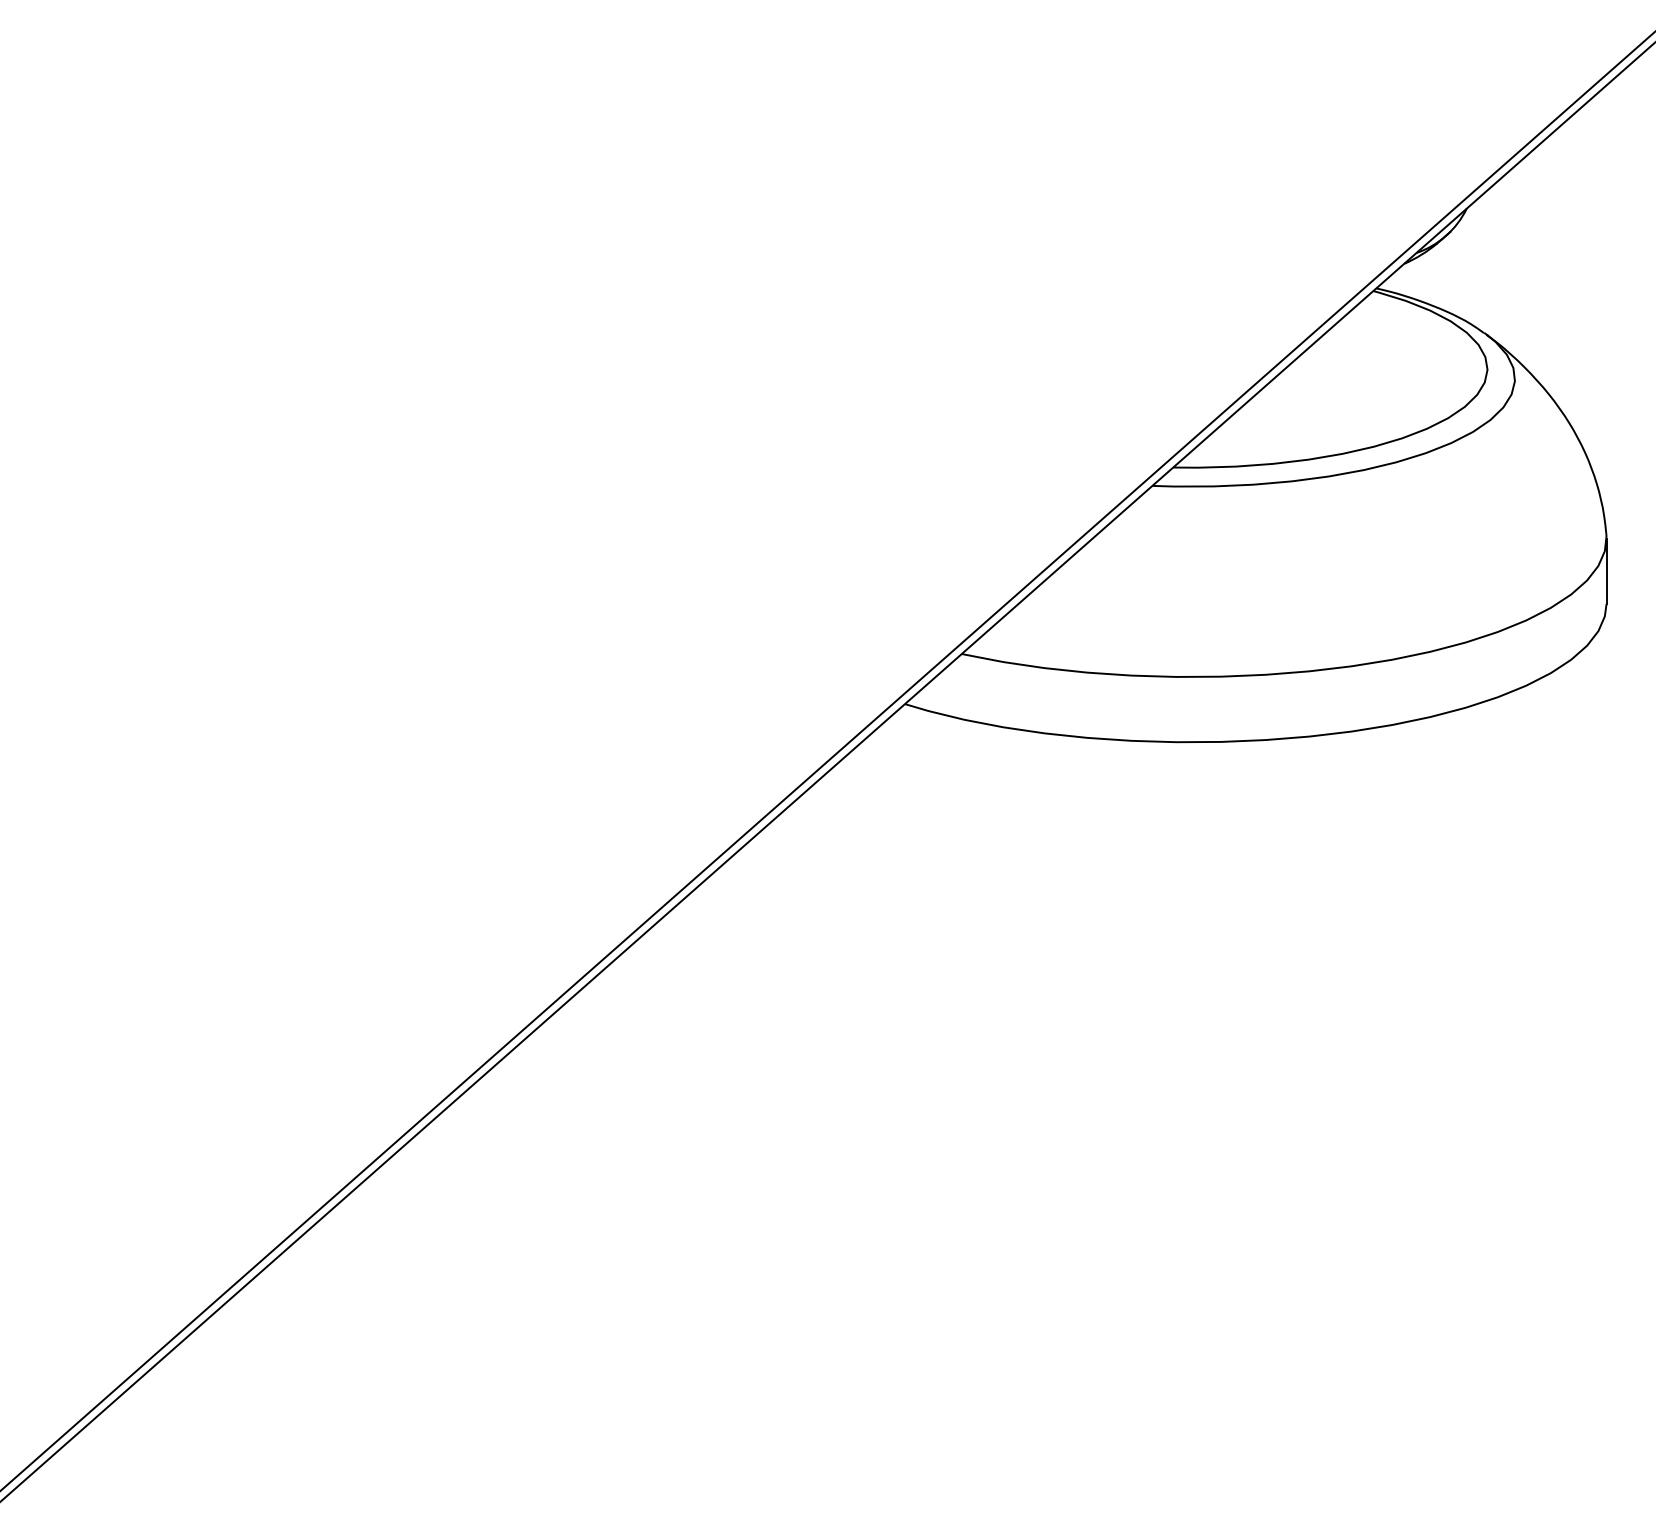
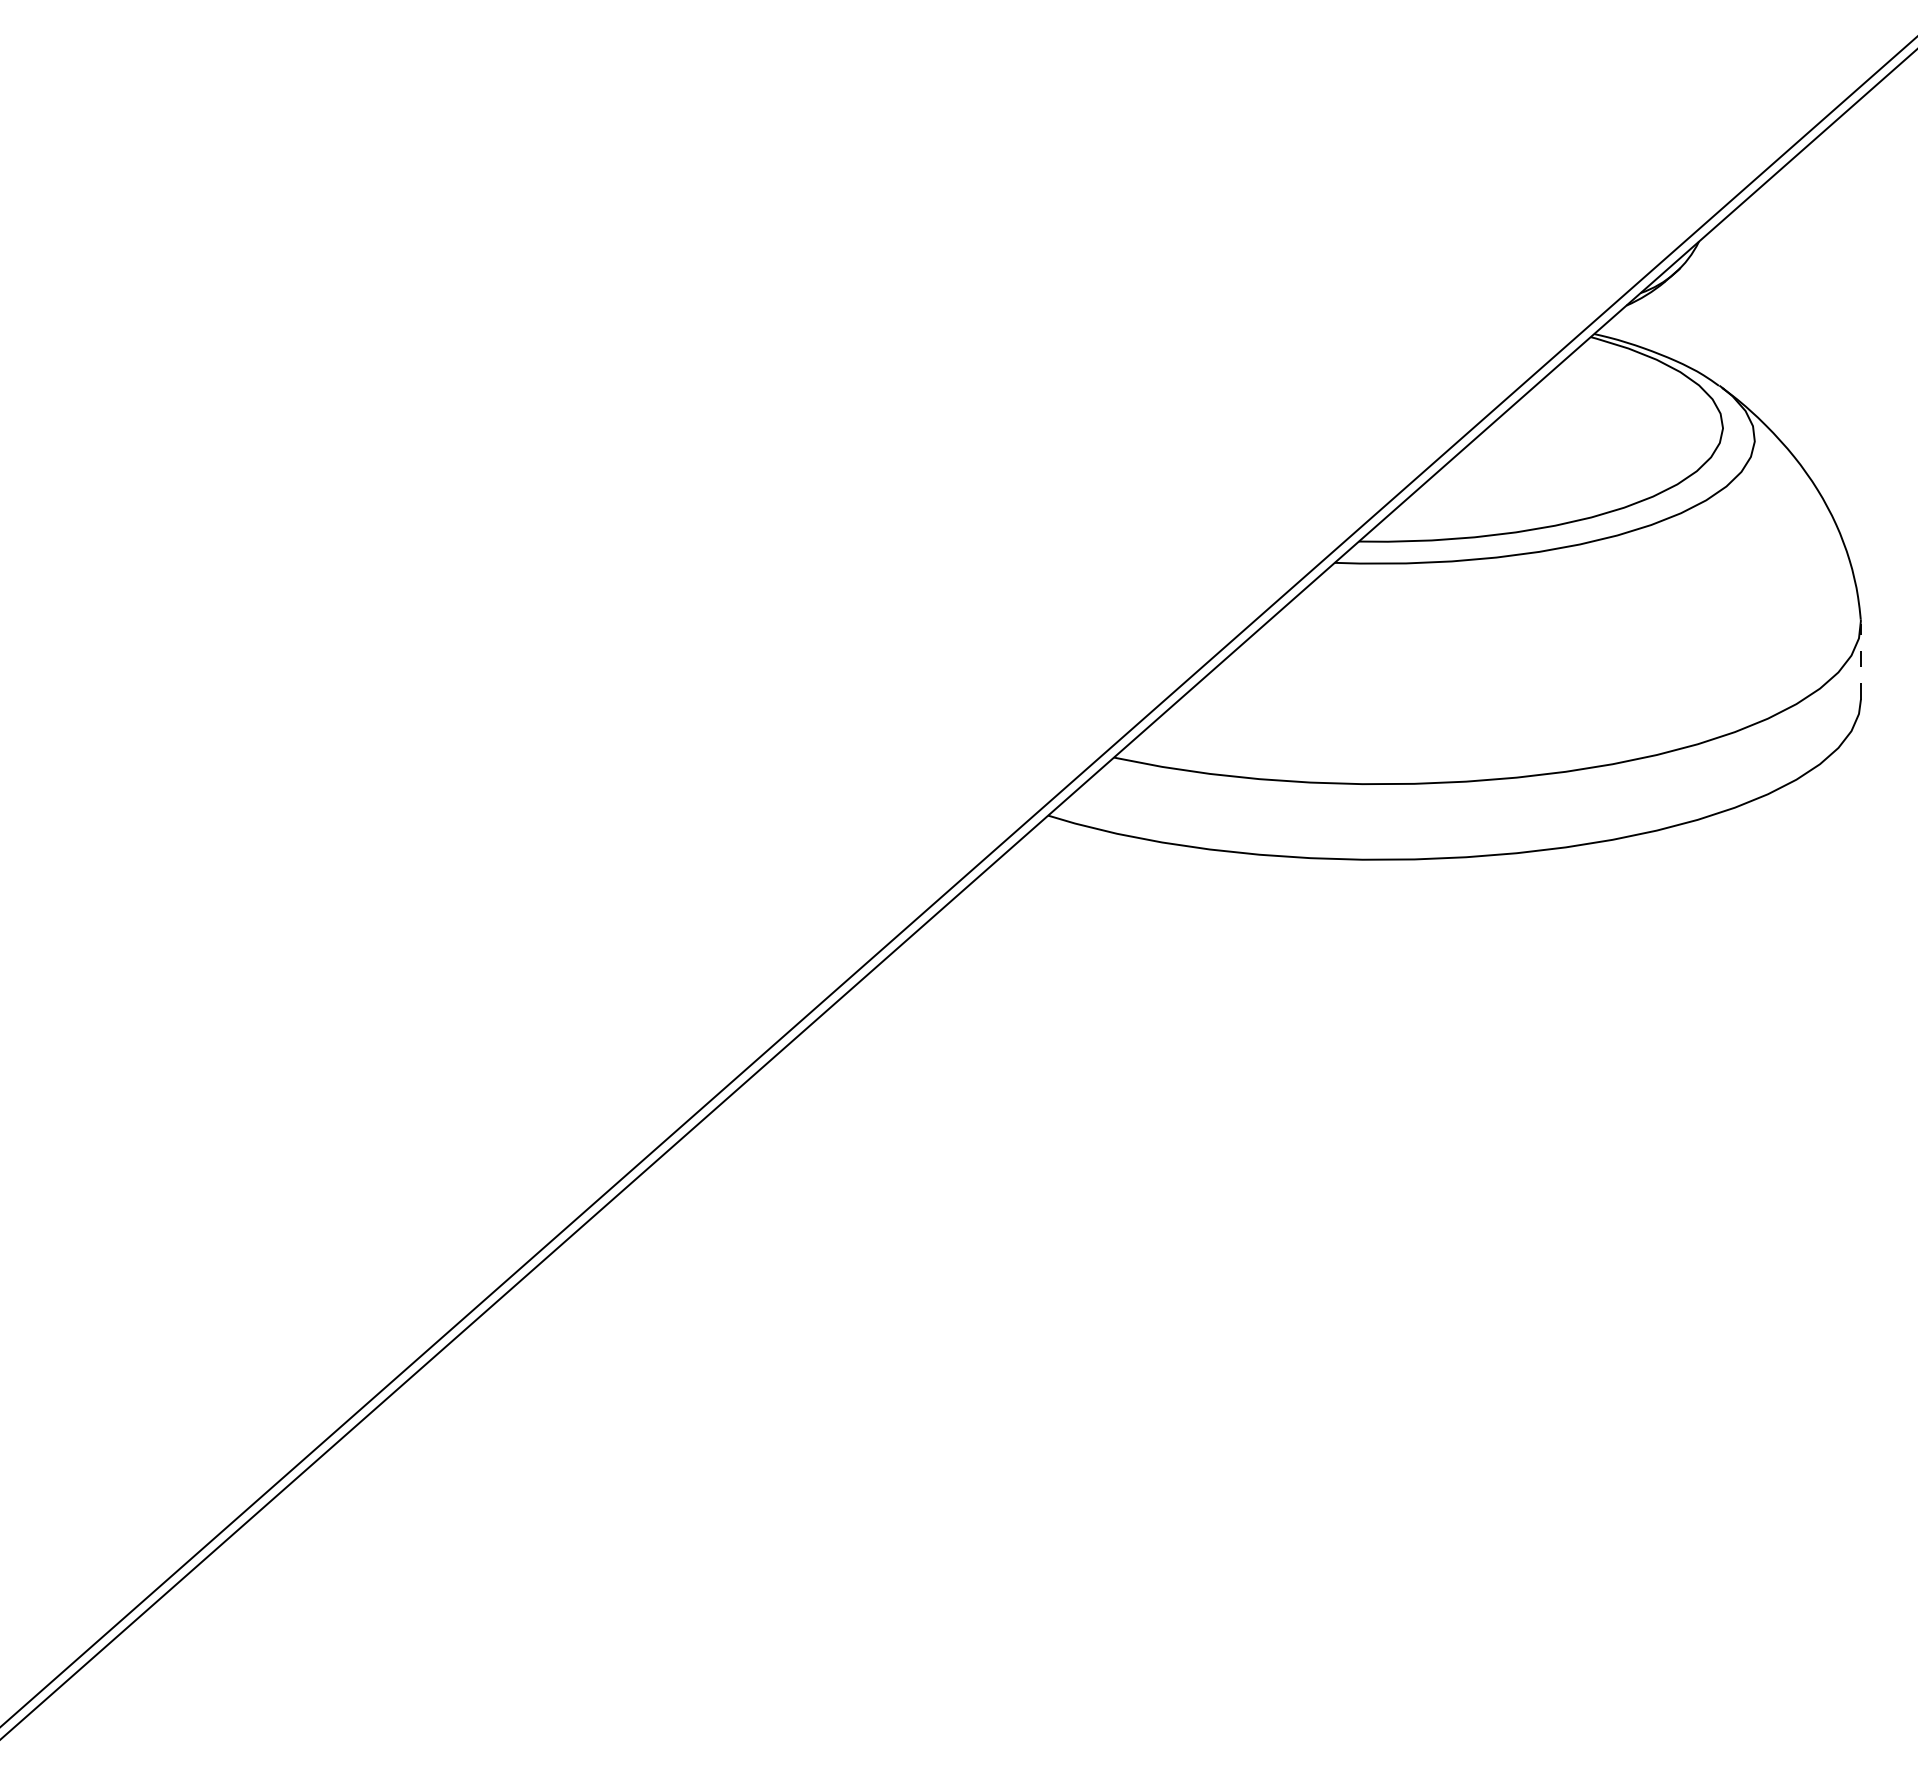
line: (1606, 571) -> (1860, 661), solid -> dashed

